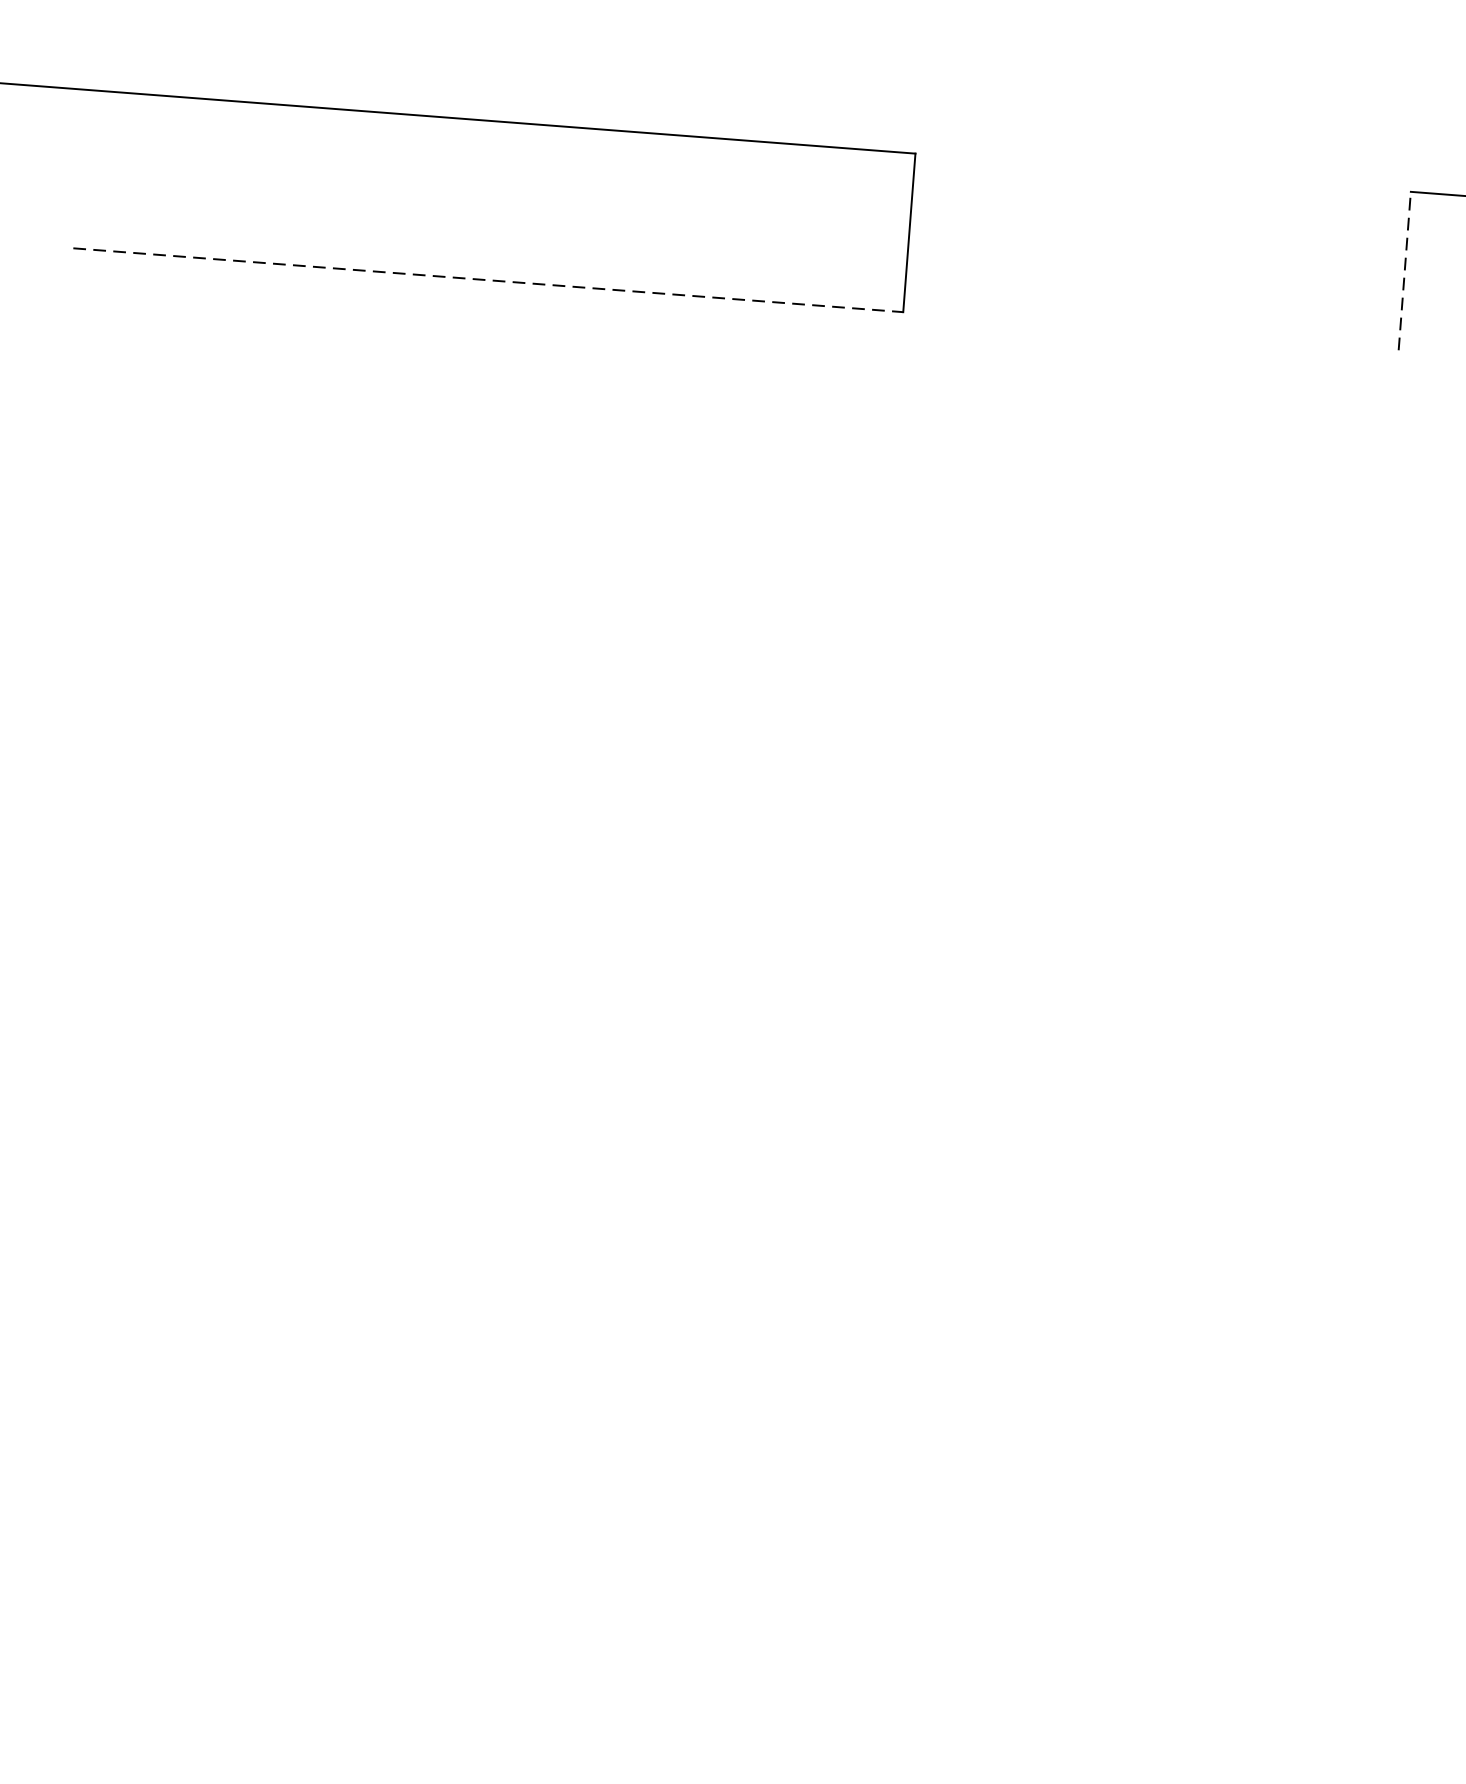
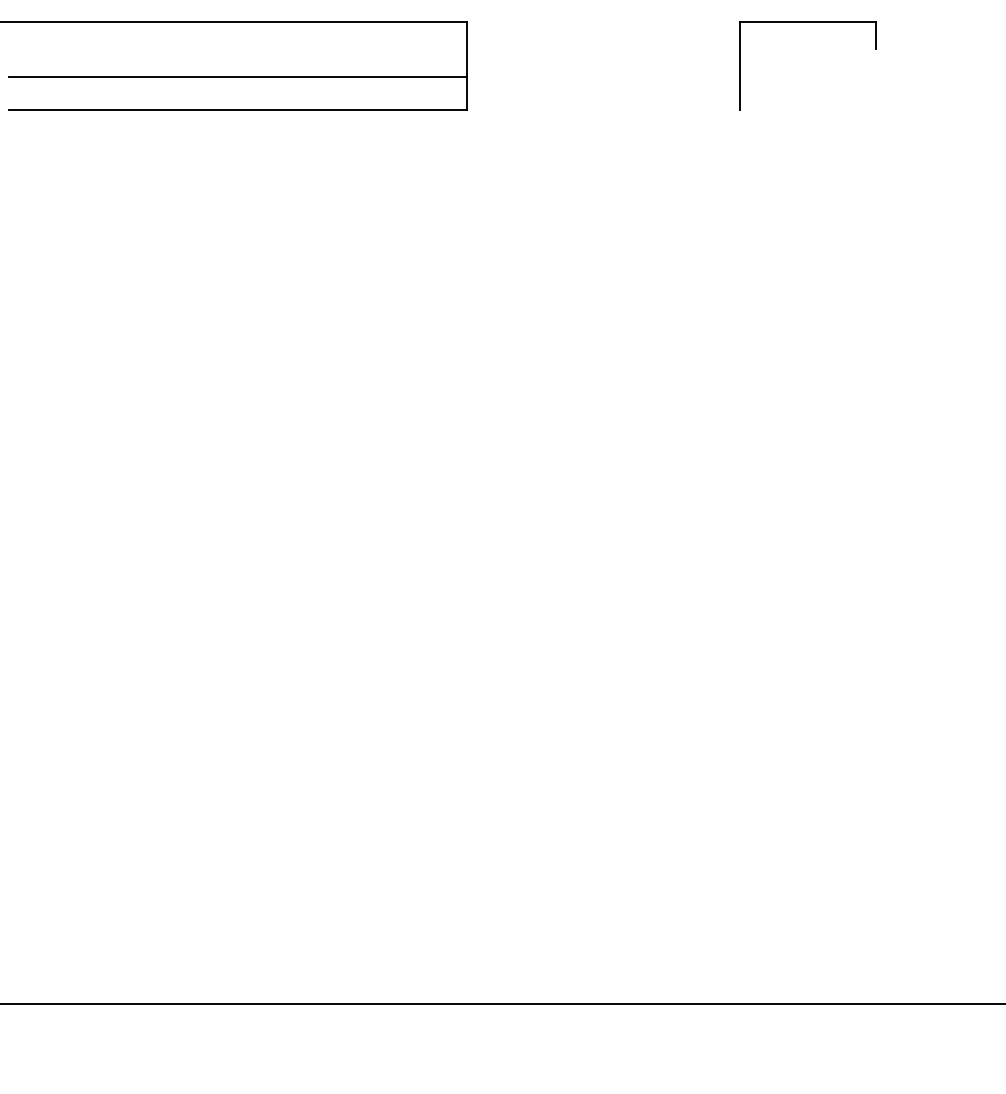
line: (491, 221) -> (237, 77), added
line: (1404, 271) -> (739, 66), dashed -> solid
line: (489, 279) -> (238, 109), dashed -> solid

